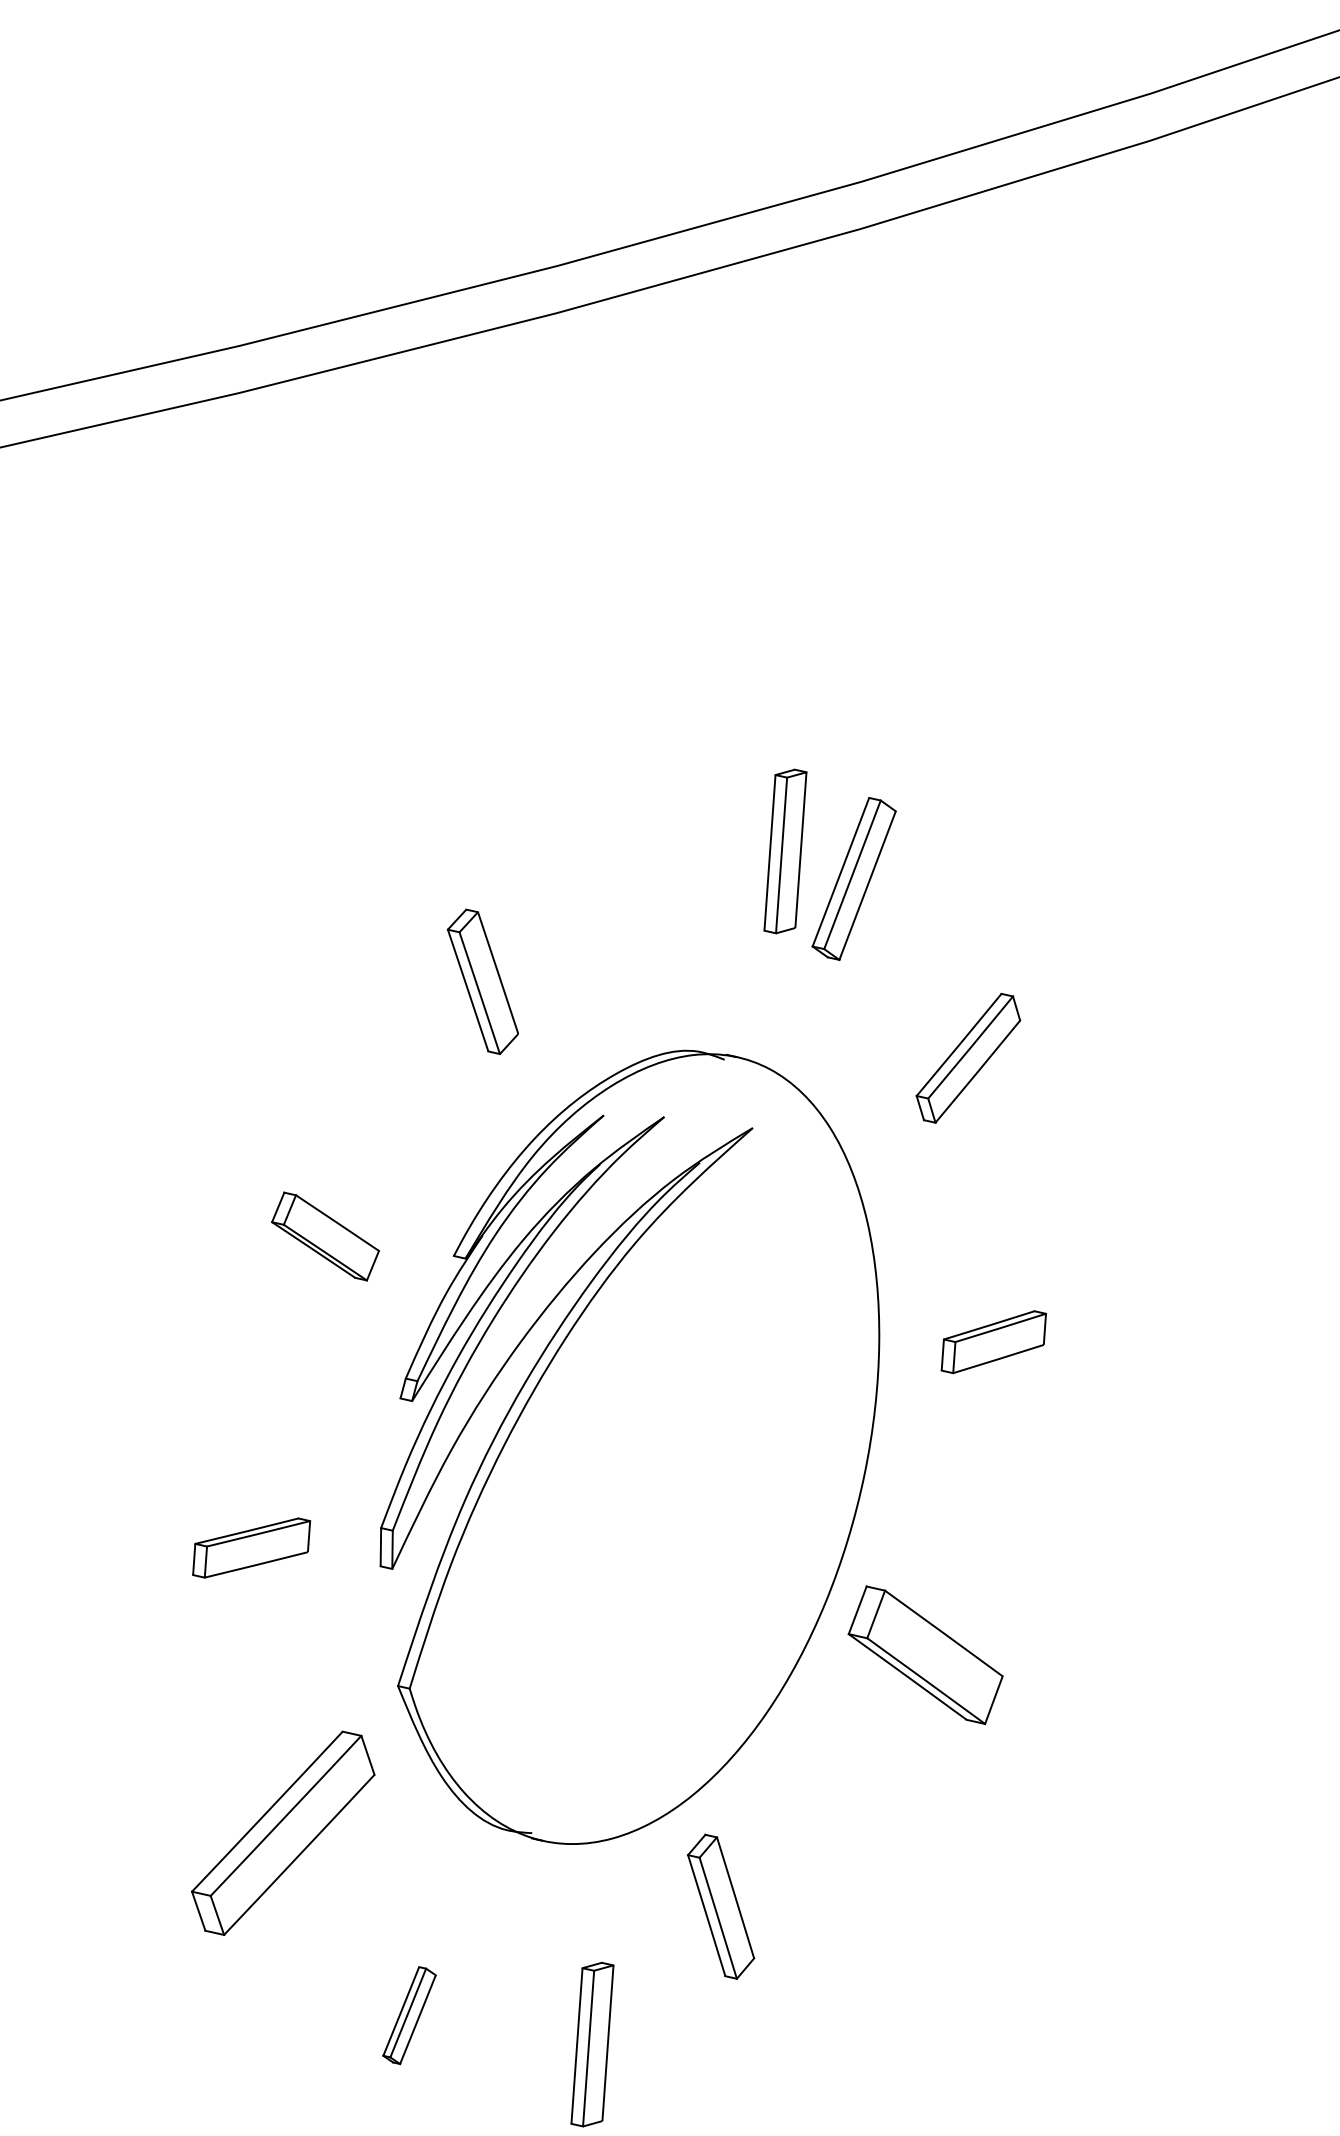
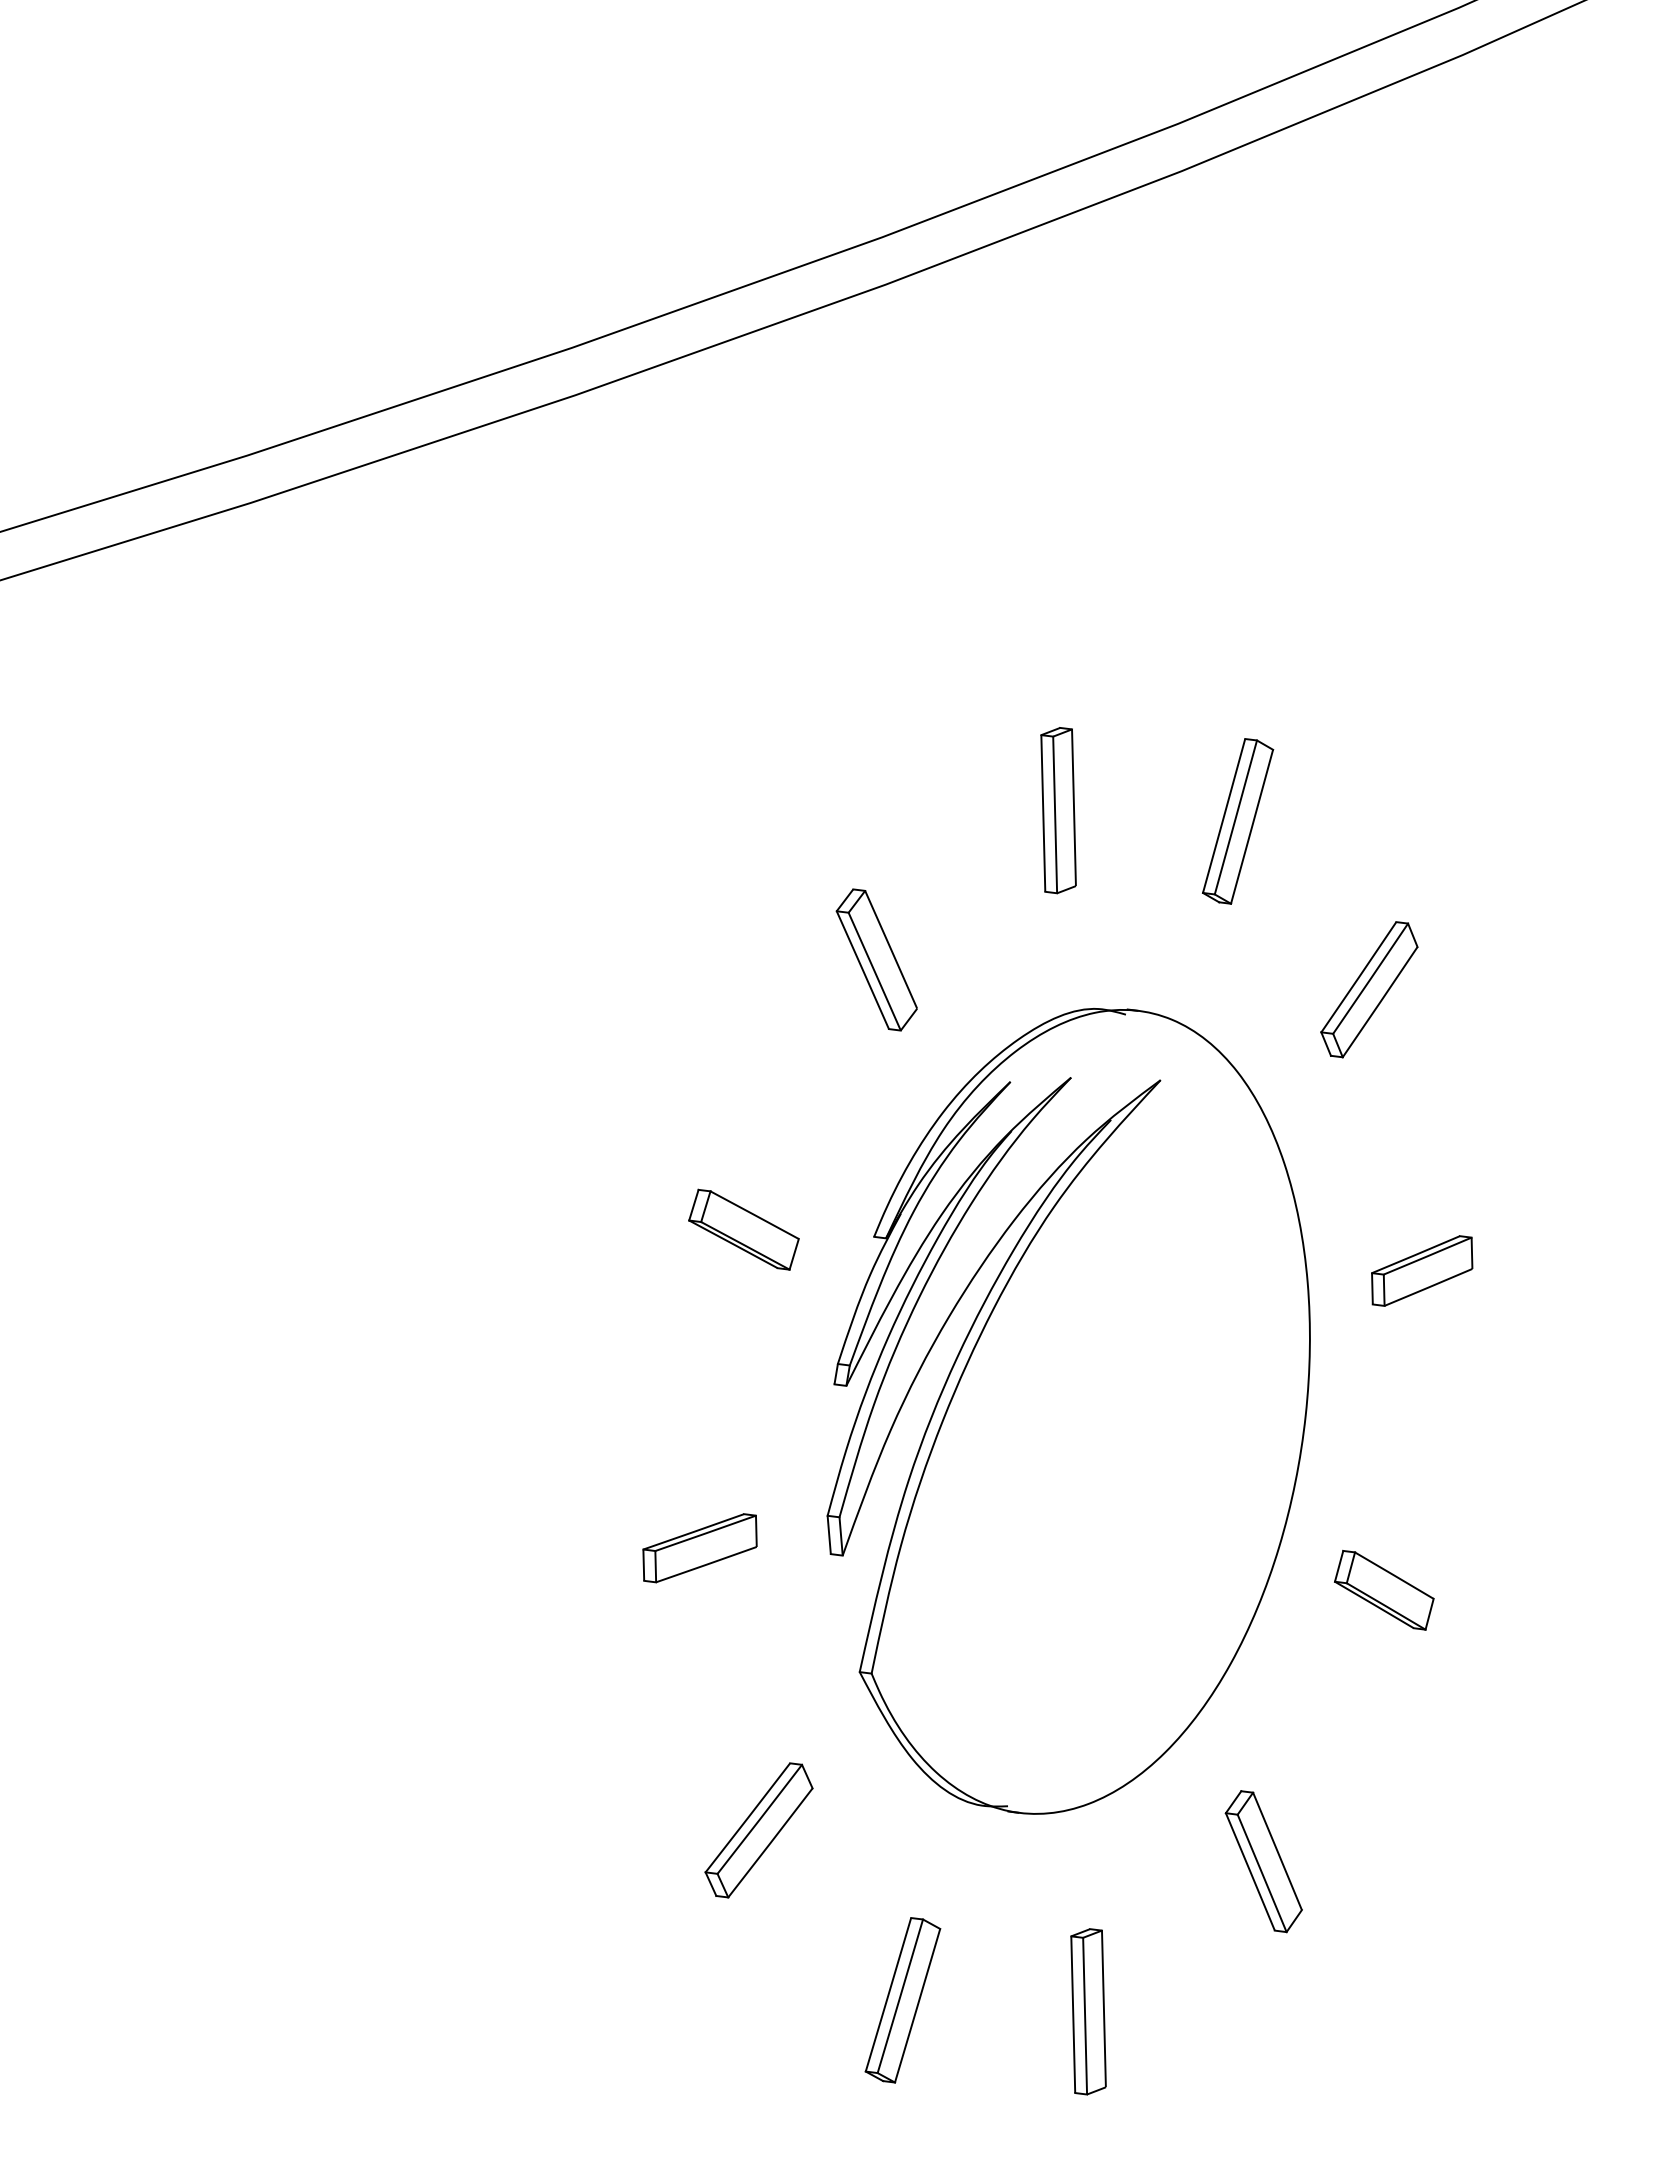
part: (785, 851) -> (1058, 810), moved
part: (926, 1654) -> (1384, 1589), size x0.62
part: (282, 1833) -> (758, 1830), size x0.62
part: (720, 1906) -> (1263, 1861), moved
part: (409, 2015) -> (902, 2000), size x1.67

